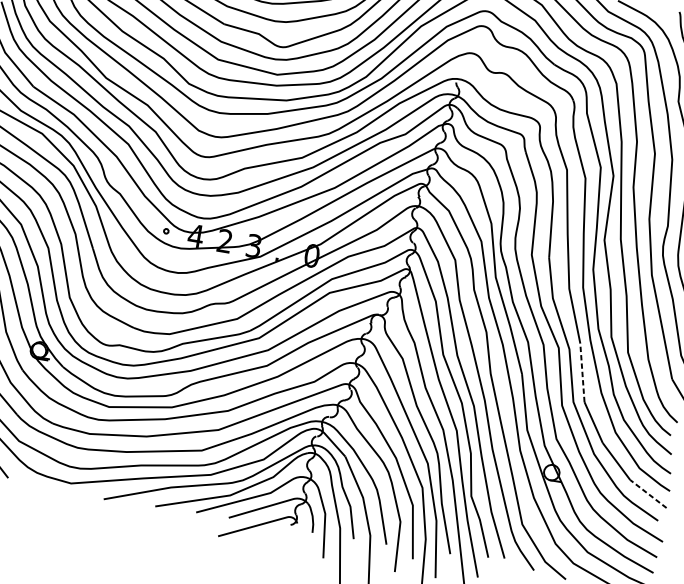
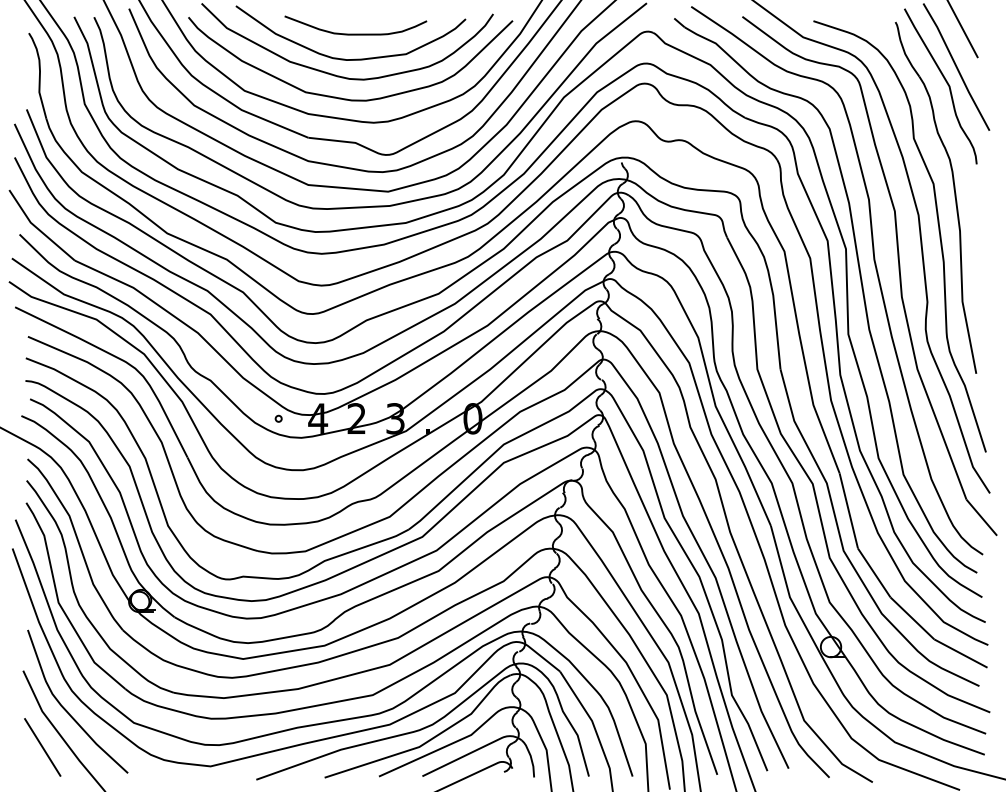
line: (582, 372) -> (848, 510), dashed -> solid
line: (648, 493) -> (960, 653), dashed -> solid

